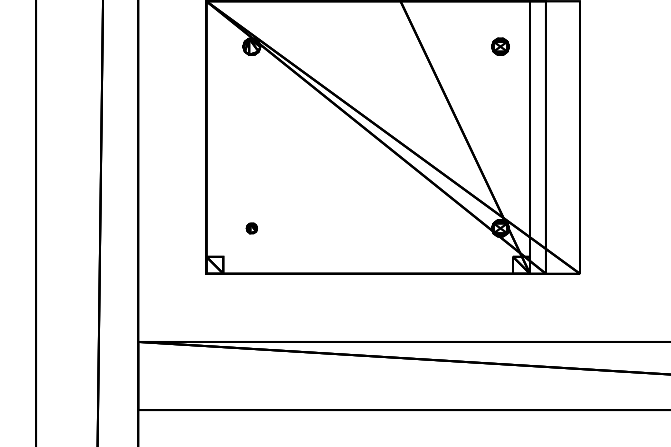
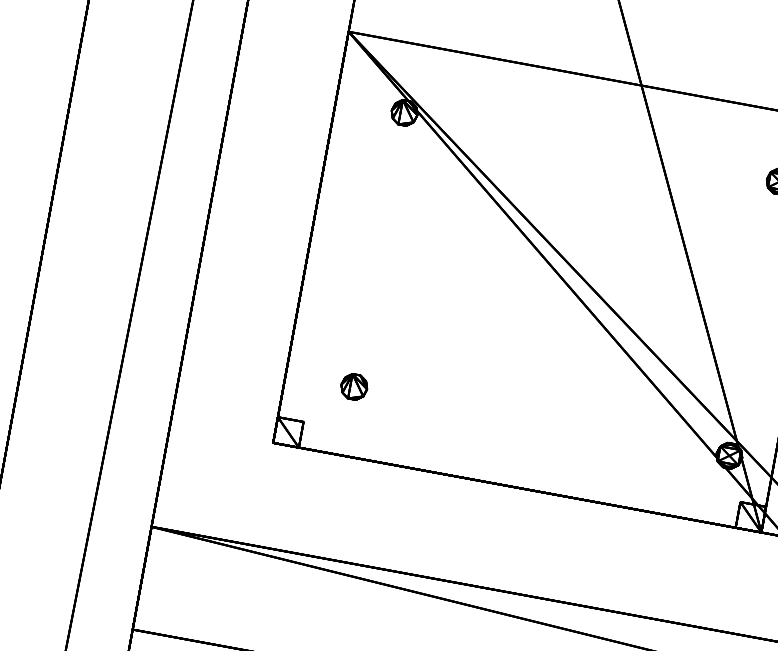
part: (251, 228) -> (353, 387), size x1.67

